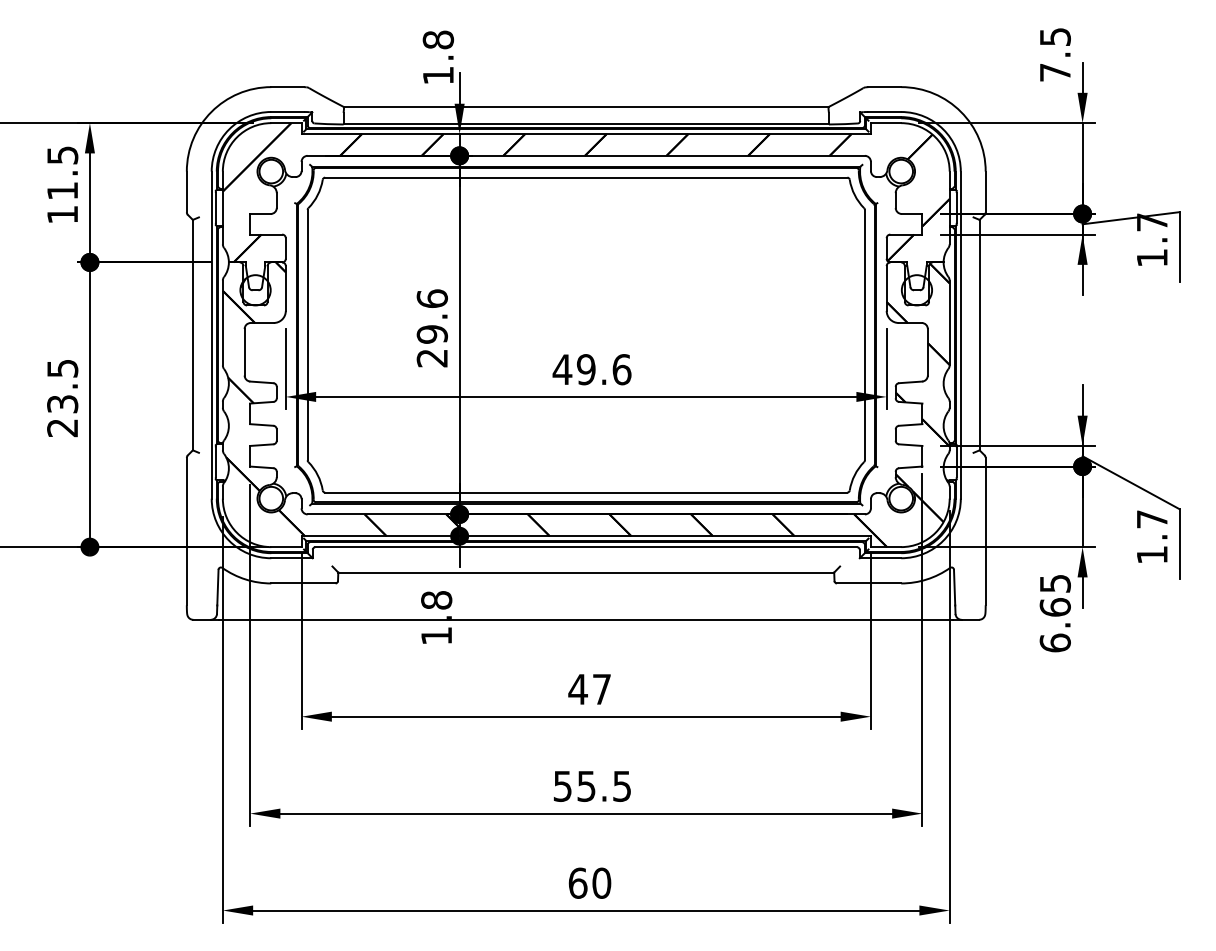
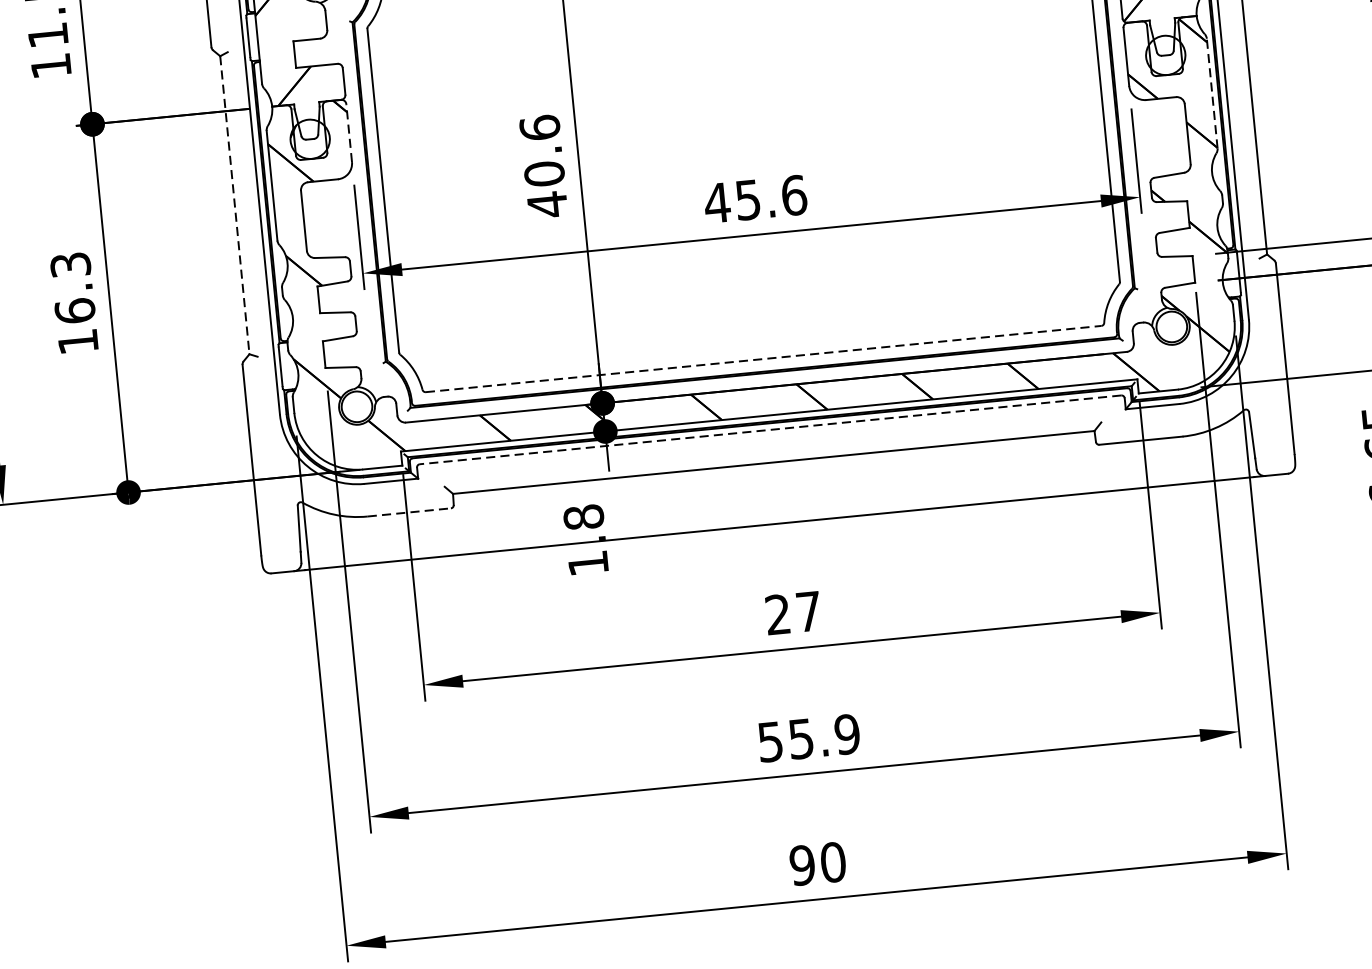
line: (285, 287) -> (348, 131), solid -> dashed
line: (949, 322) -> (1211, 92), solid -> dashed
line: (192, 335) -> (234, 205), solid -> dashed
text: (432, 346) -> (546, 189), 29.6 -> 40.6
text: (585, 369) -> (747, 199), 49.6 -> 45.6
text: (62, 398) -> (74, 303), 23.5 -> 16.3
line: (586, 492) -> (763, 358), solid -> dashed
line: (585, 547) -> (769, 430), solid -> dashed
line: (303, 583) -> (409, 512), solid -> dashed
text: (577, 688) -> (777, 613), 47 -> 27
text: (621, 785) -> (846, 733), 55.5 -> 55.9
text: (577, 882) -> (801, 864), 60 -> 90

